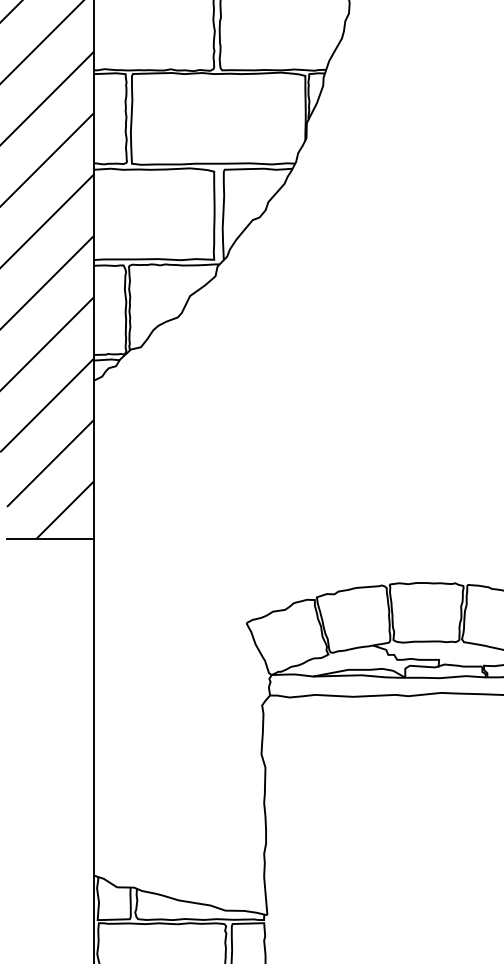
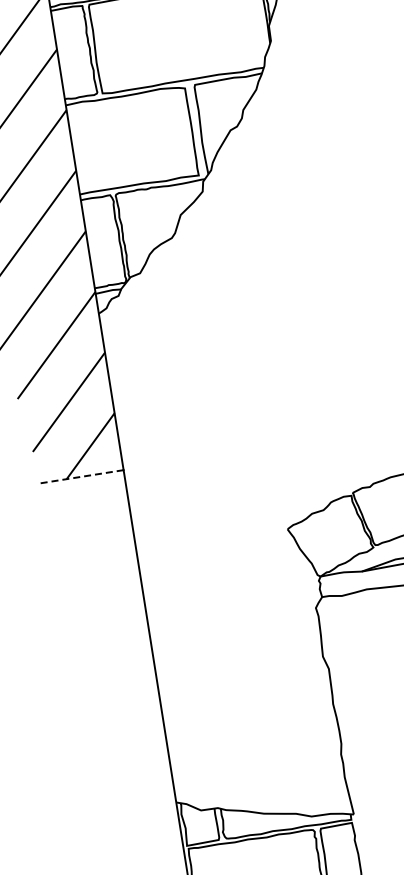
line: (49, 539) -> (79, 477), solid -> dashed

